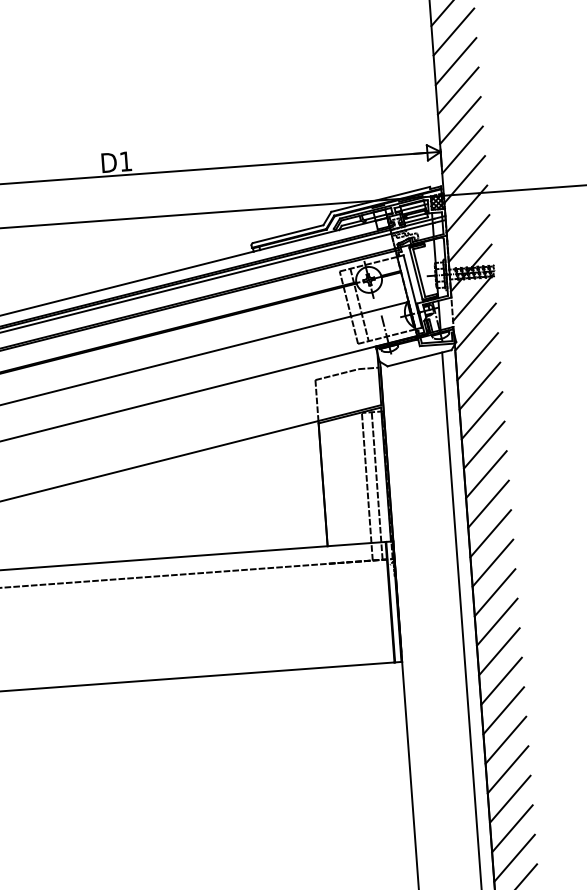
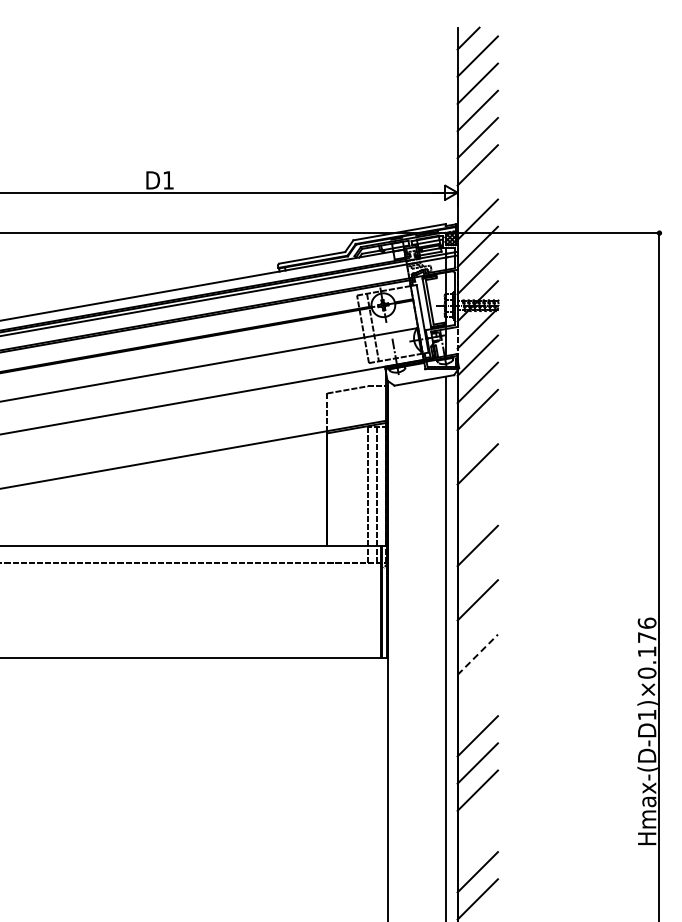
line: (462, 150) -> (477, 192), removed
line: (481, 415) -> (477, 437), removed
line: (486, 474) -> (477, 491), removed
line: (488, 503) -> (477, 518), removed
line: (492, 562) -> (477, 572), removed
line: (496, 622) -> (477, 627), removed
line: (499, 651) -> (477, 654), solid -> dashed
line: (501, 680) -> (477, 681), removed
line: (503, 710) -> (477, 708), removed
line: (512, 828) -> (477, 817), removed
line: (514, 857) -> (477, 844), removed

